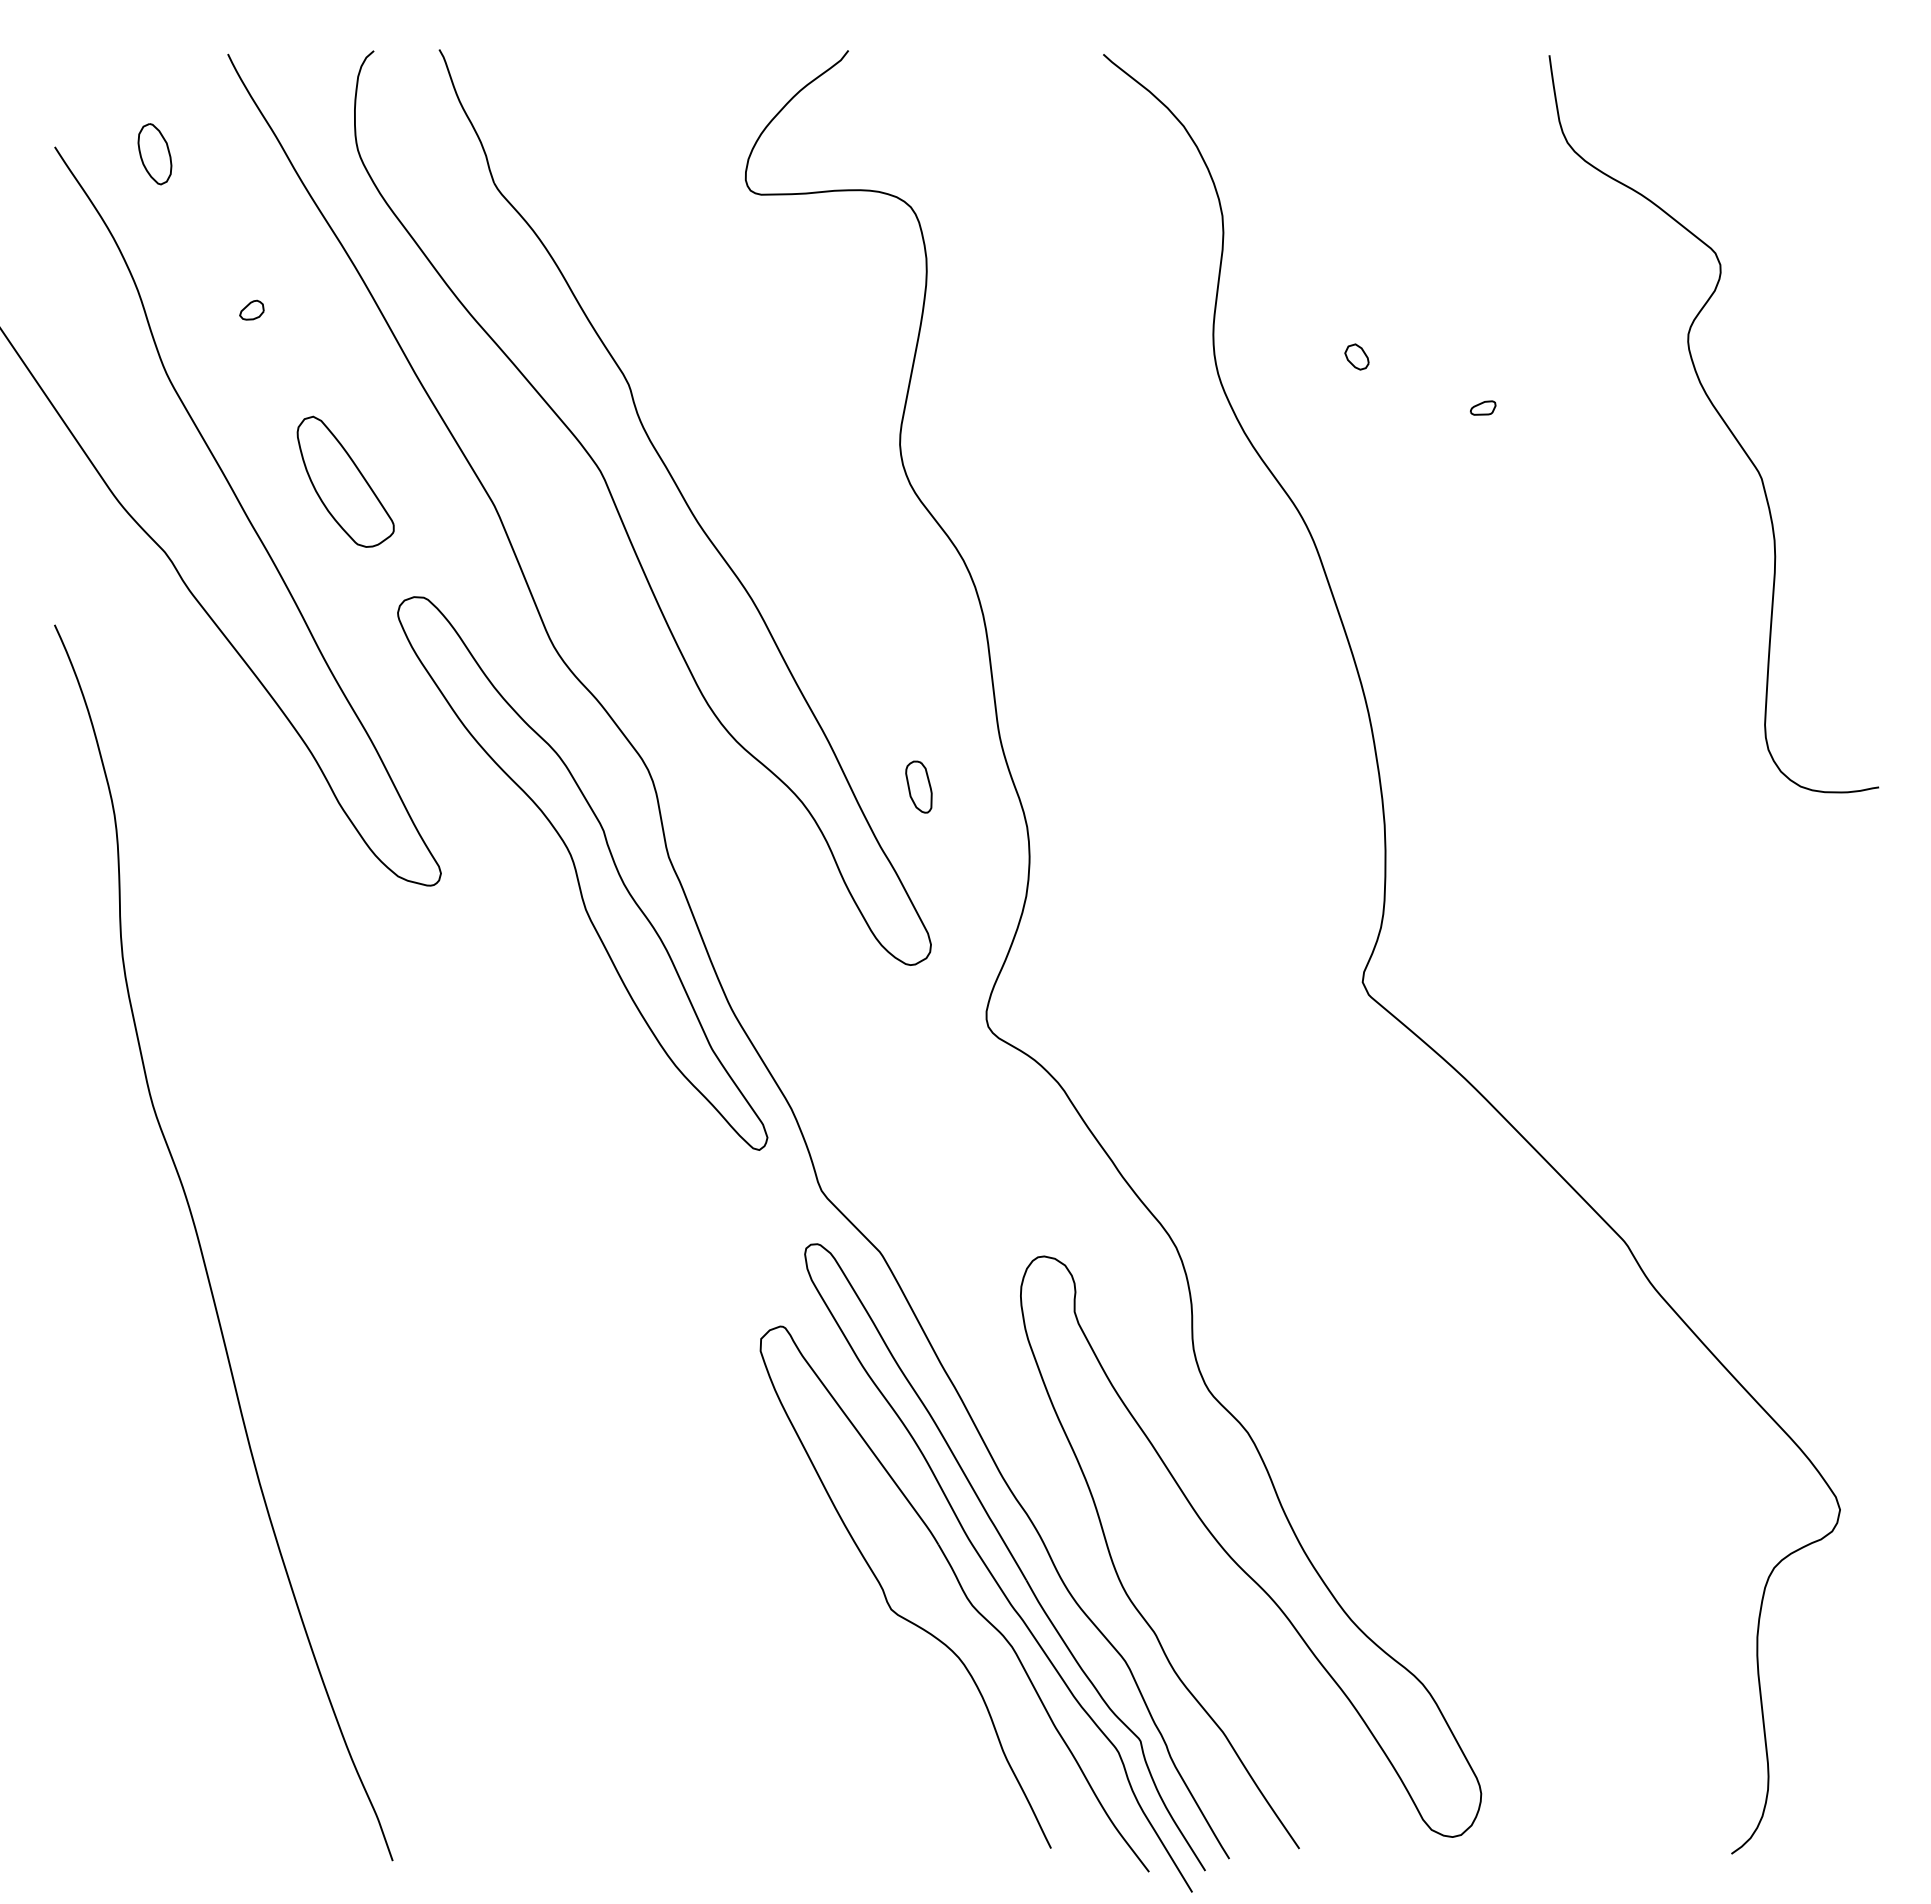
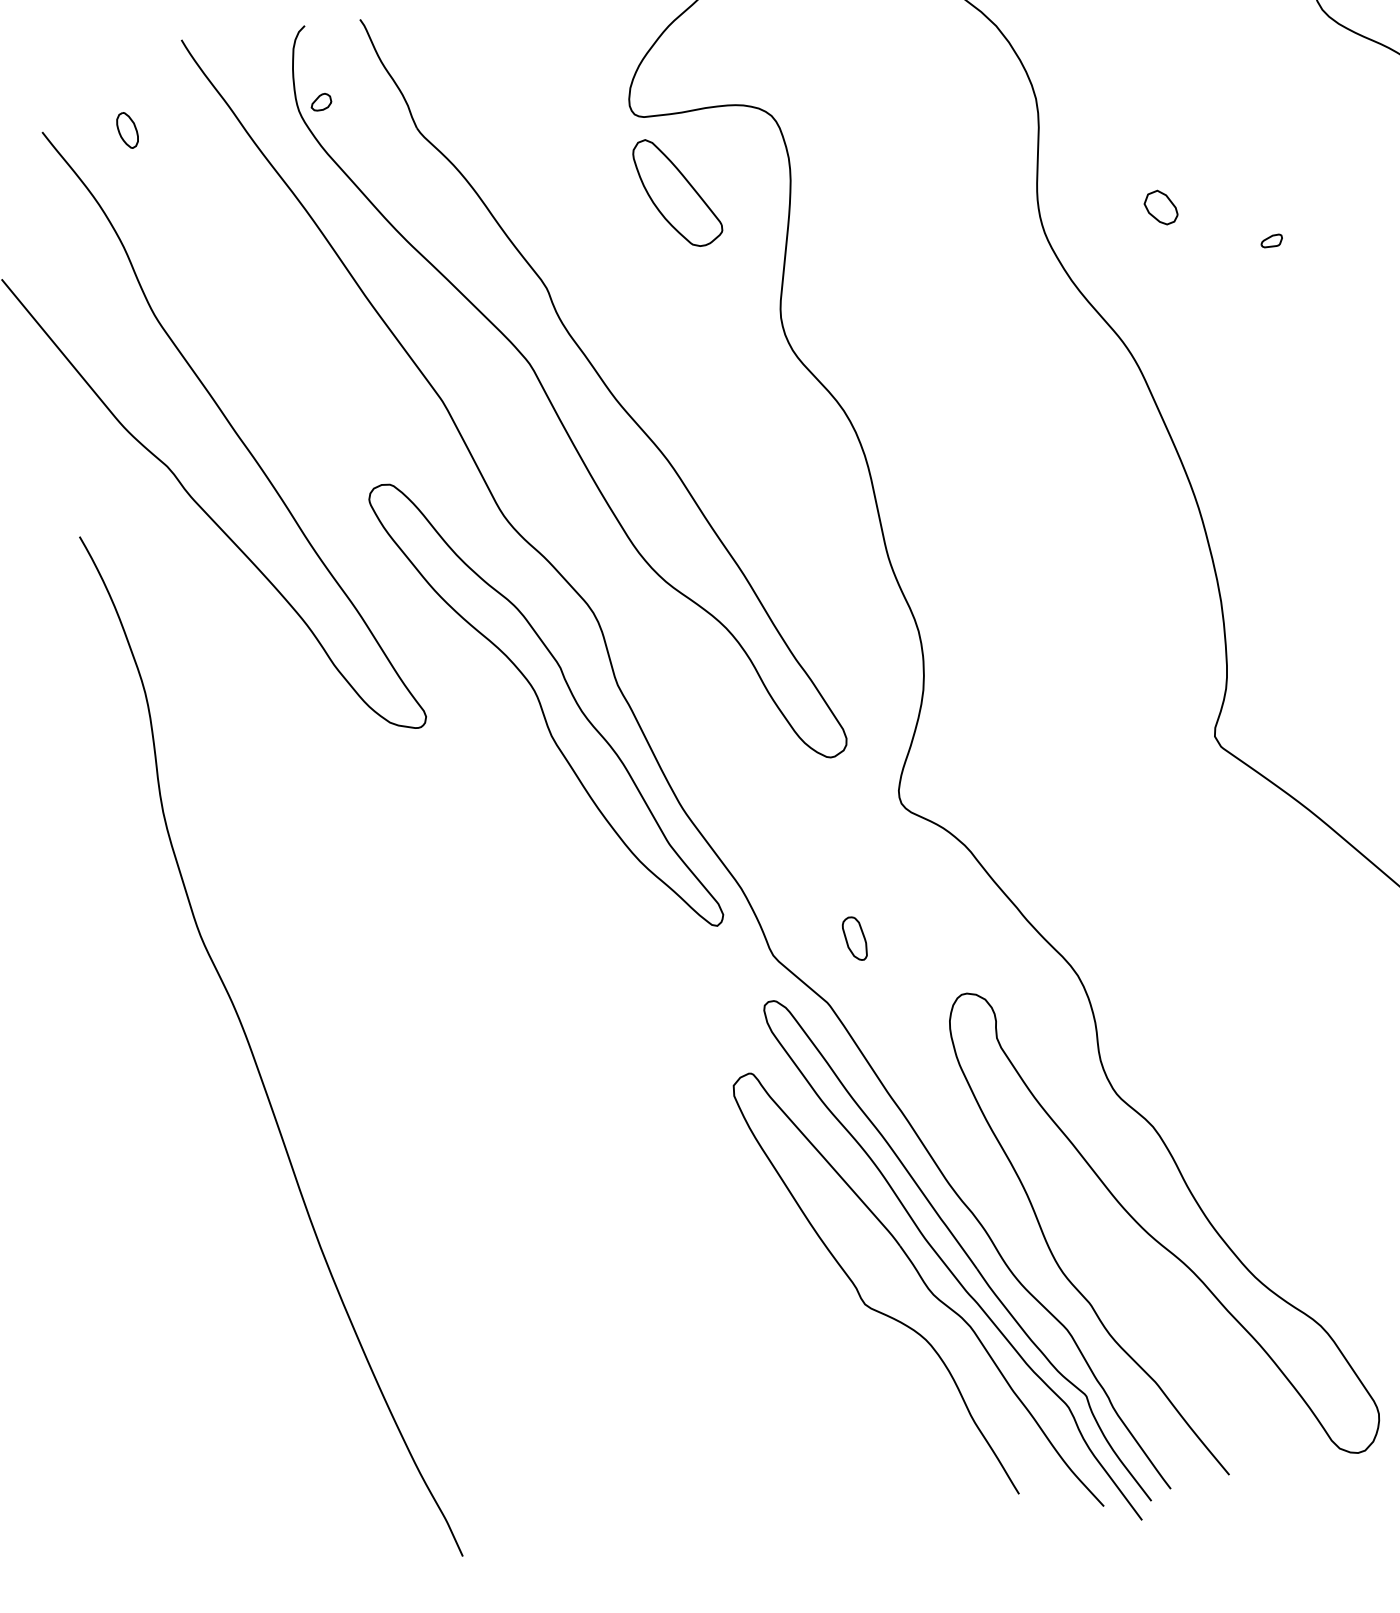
part: (154, 154) -> (127, 130), size x0.7
part: (251, 309) -> (320, 101), moved
part: (1356, 356) -> (1160, 207), size x1.6
part: (345, 481) -> (677, 192), moved
part: (918, 786) -> (854, 938), moved

